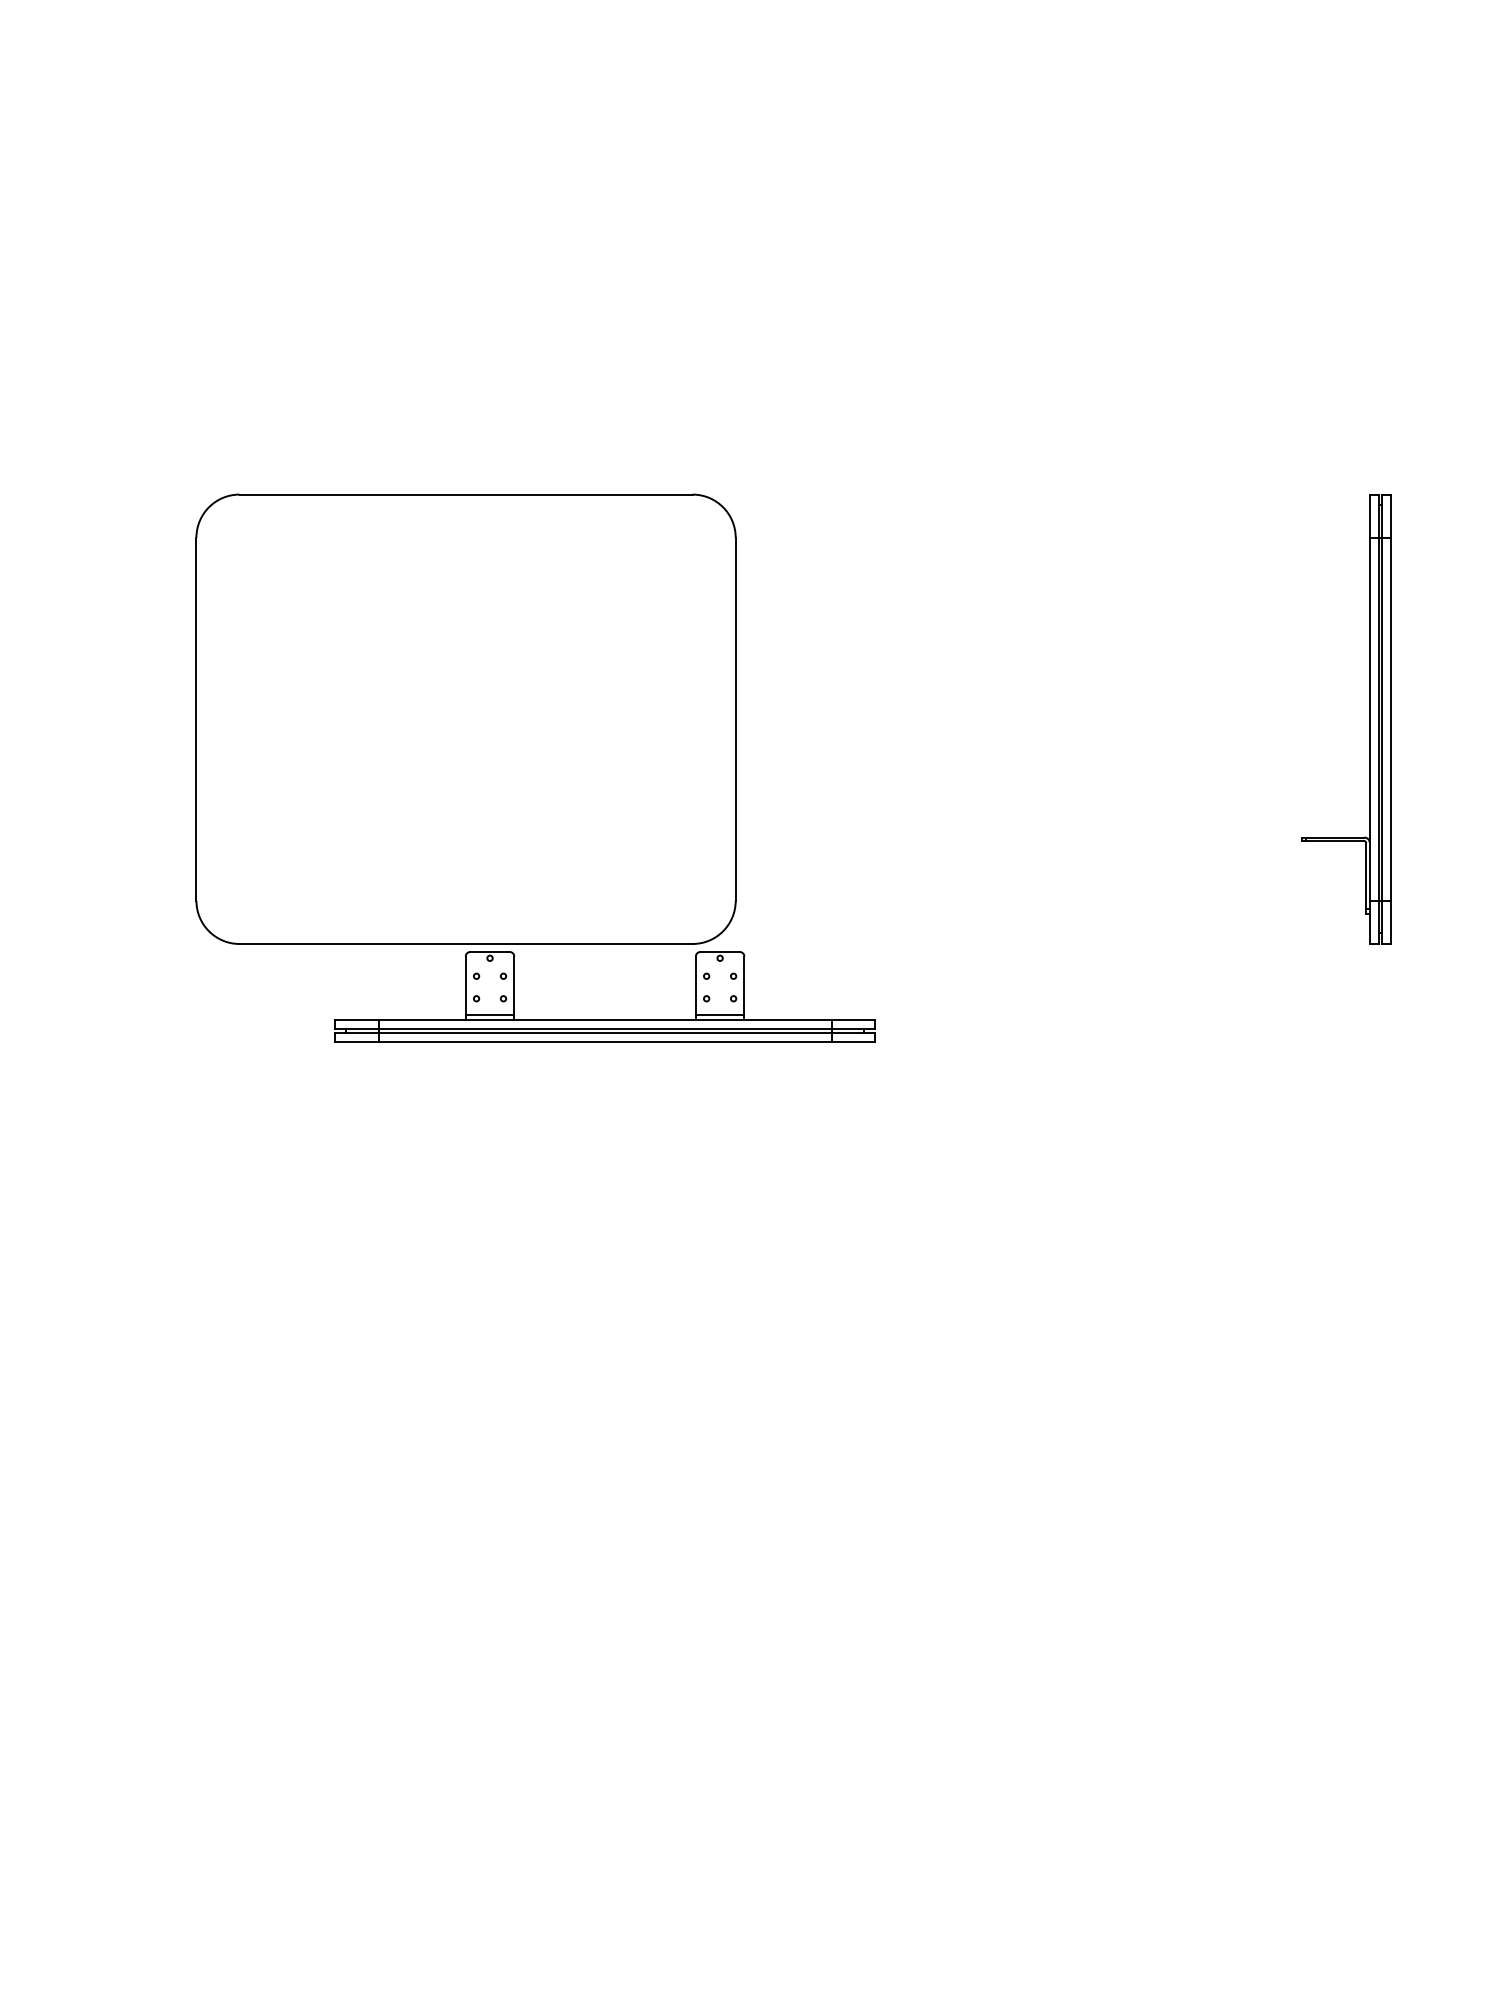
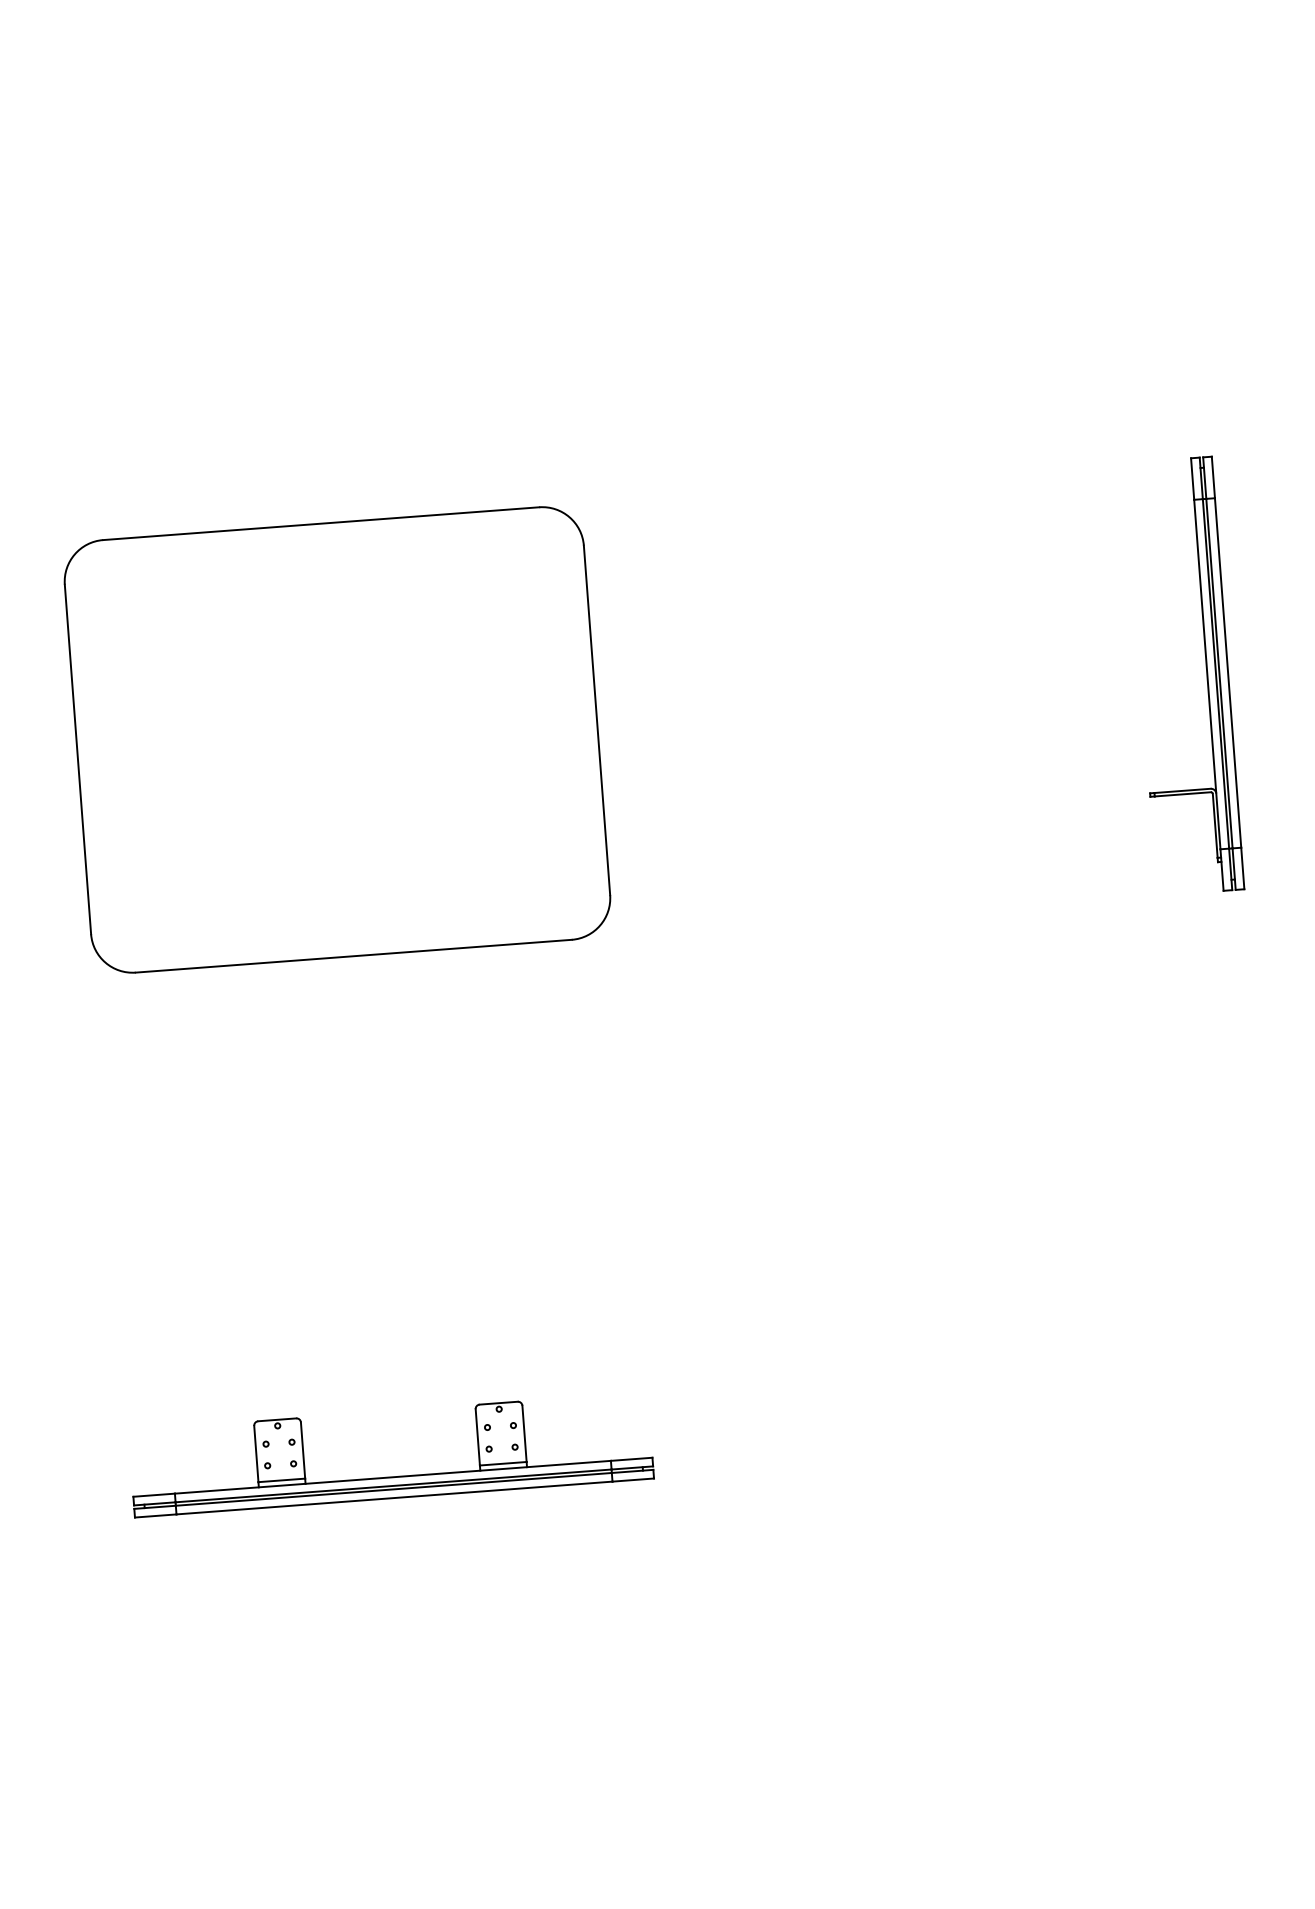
part: (604, 1019) -> (392, 1476), moved

